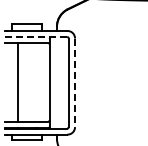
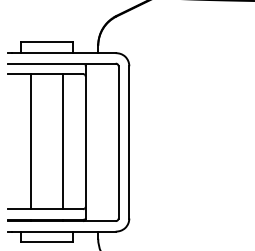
line: (35, 37) -> (61, 64), dashed -> solid
line: (36, 82) -> (62, 141), added
line: (75, 83) -> (130, 143), dashed -> solid

